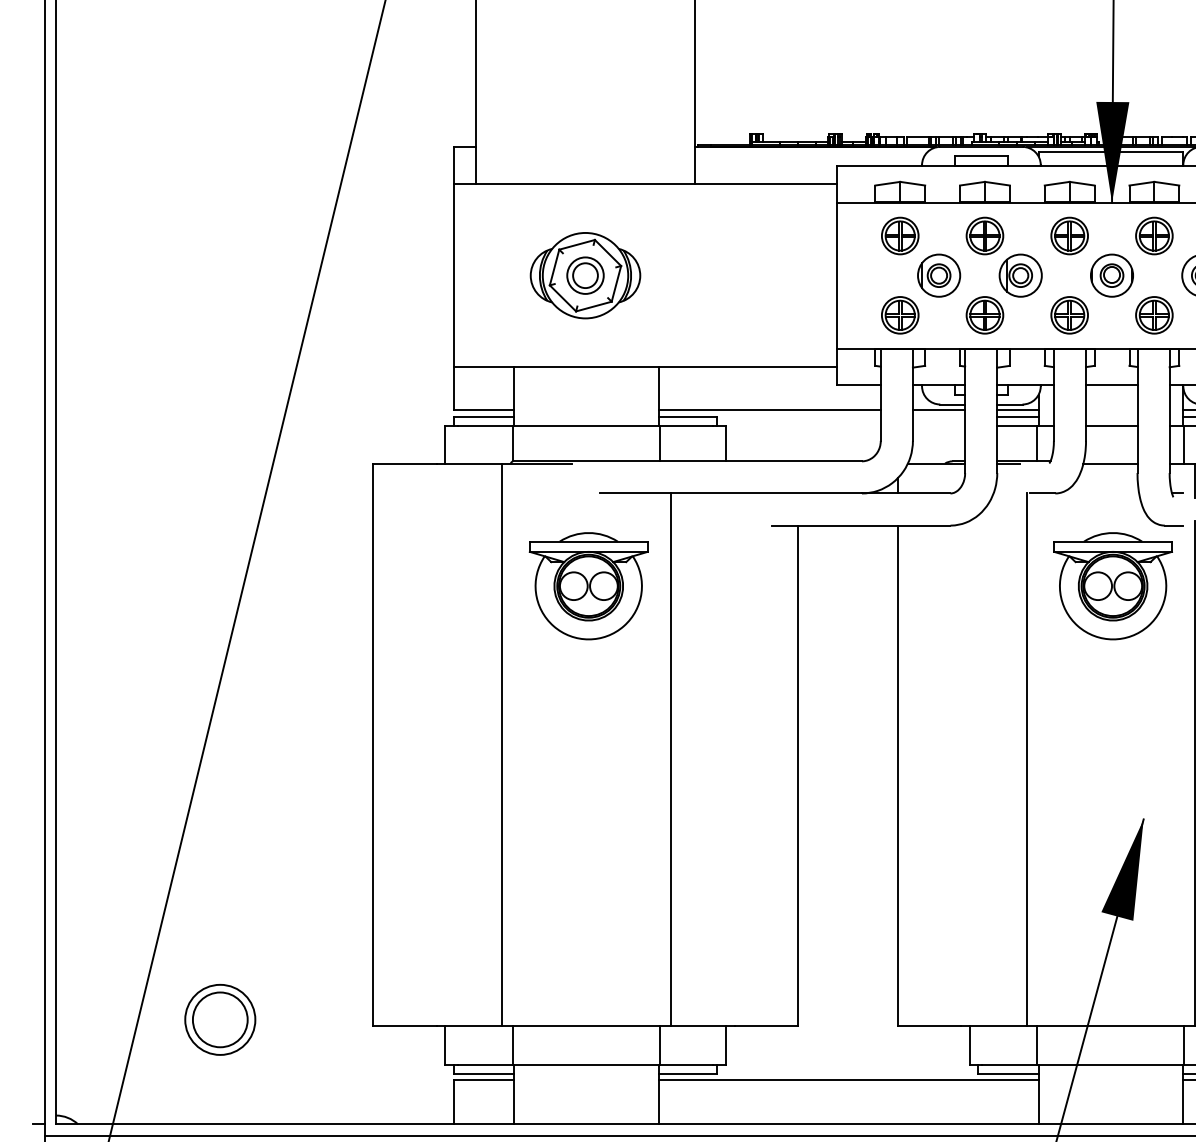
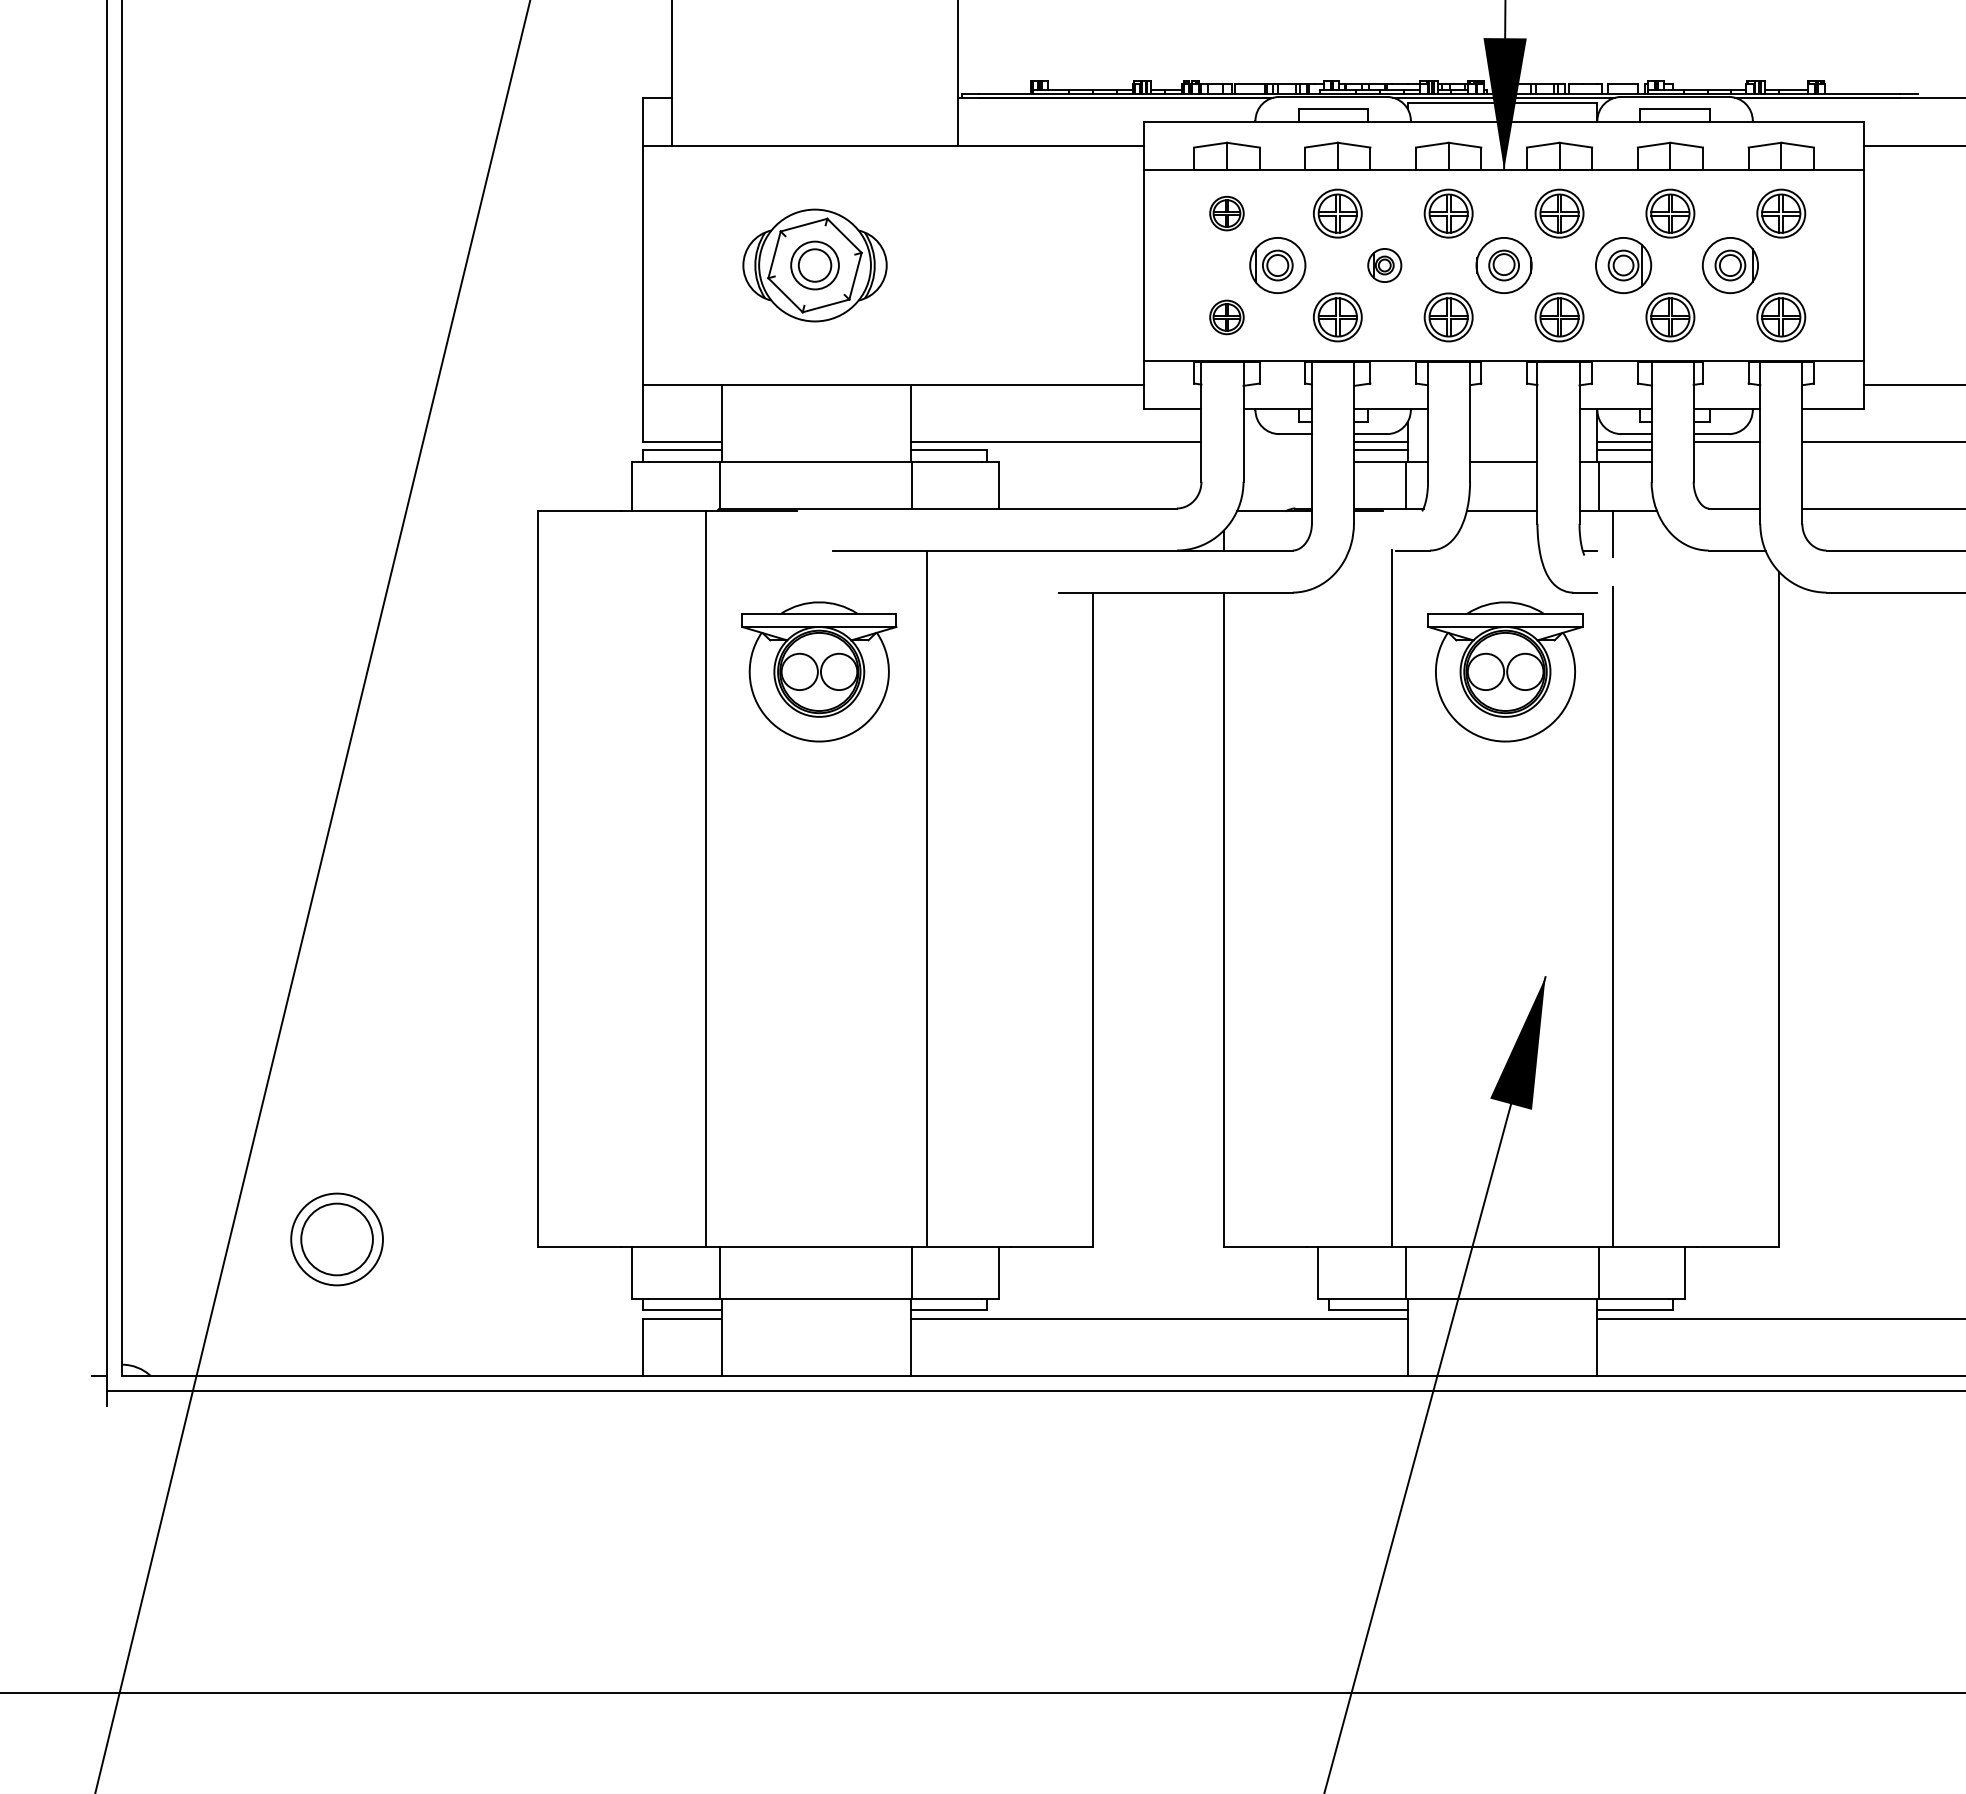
part: (899, 235) -> (1226, 213), size x0.7
part: (1020, 275) -> (1384, 265), size x0.6
part: (899, 315) -> (1226, 317), size x0.7
line: (1111, 384) -> (1503, 408), removed
line: (938, 410) -> (1277, 441), removed

